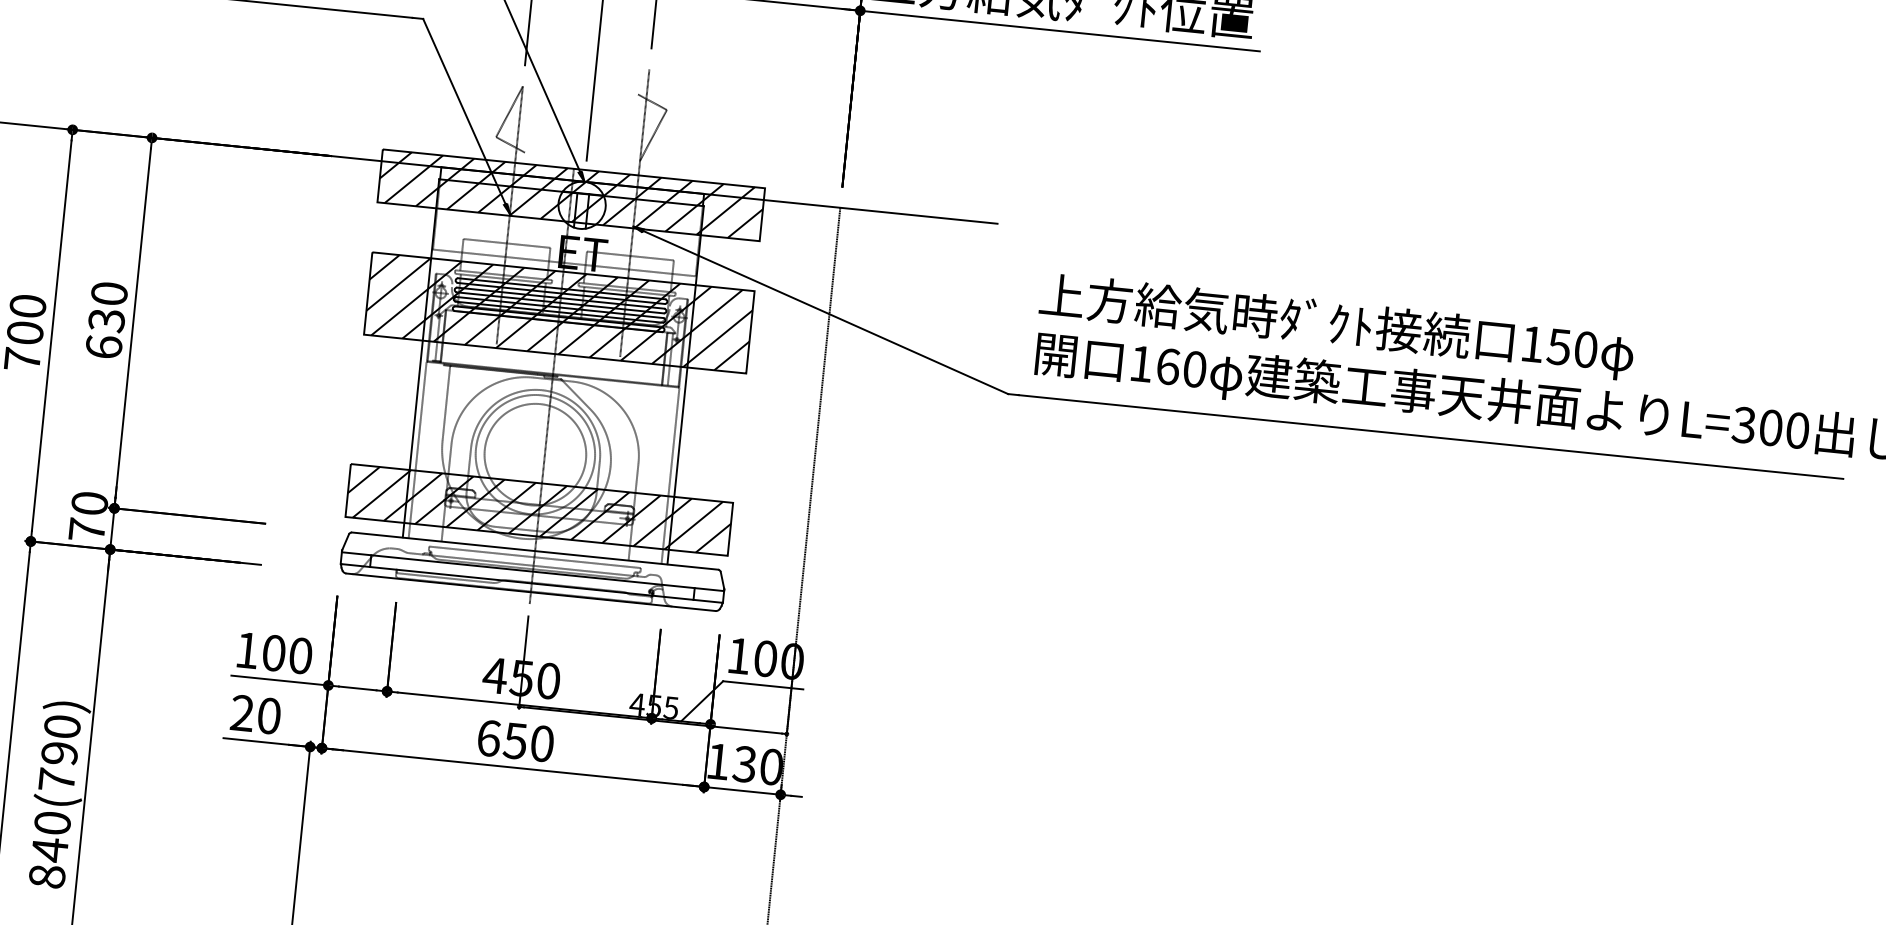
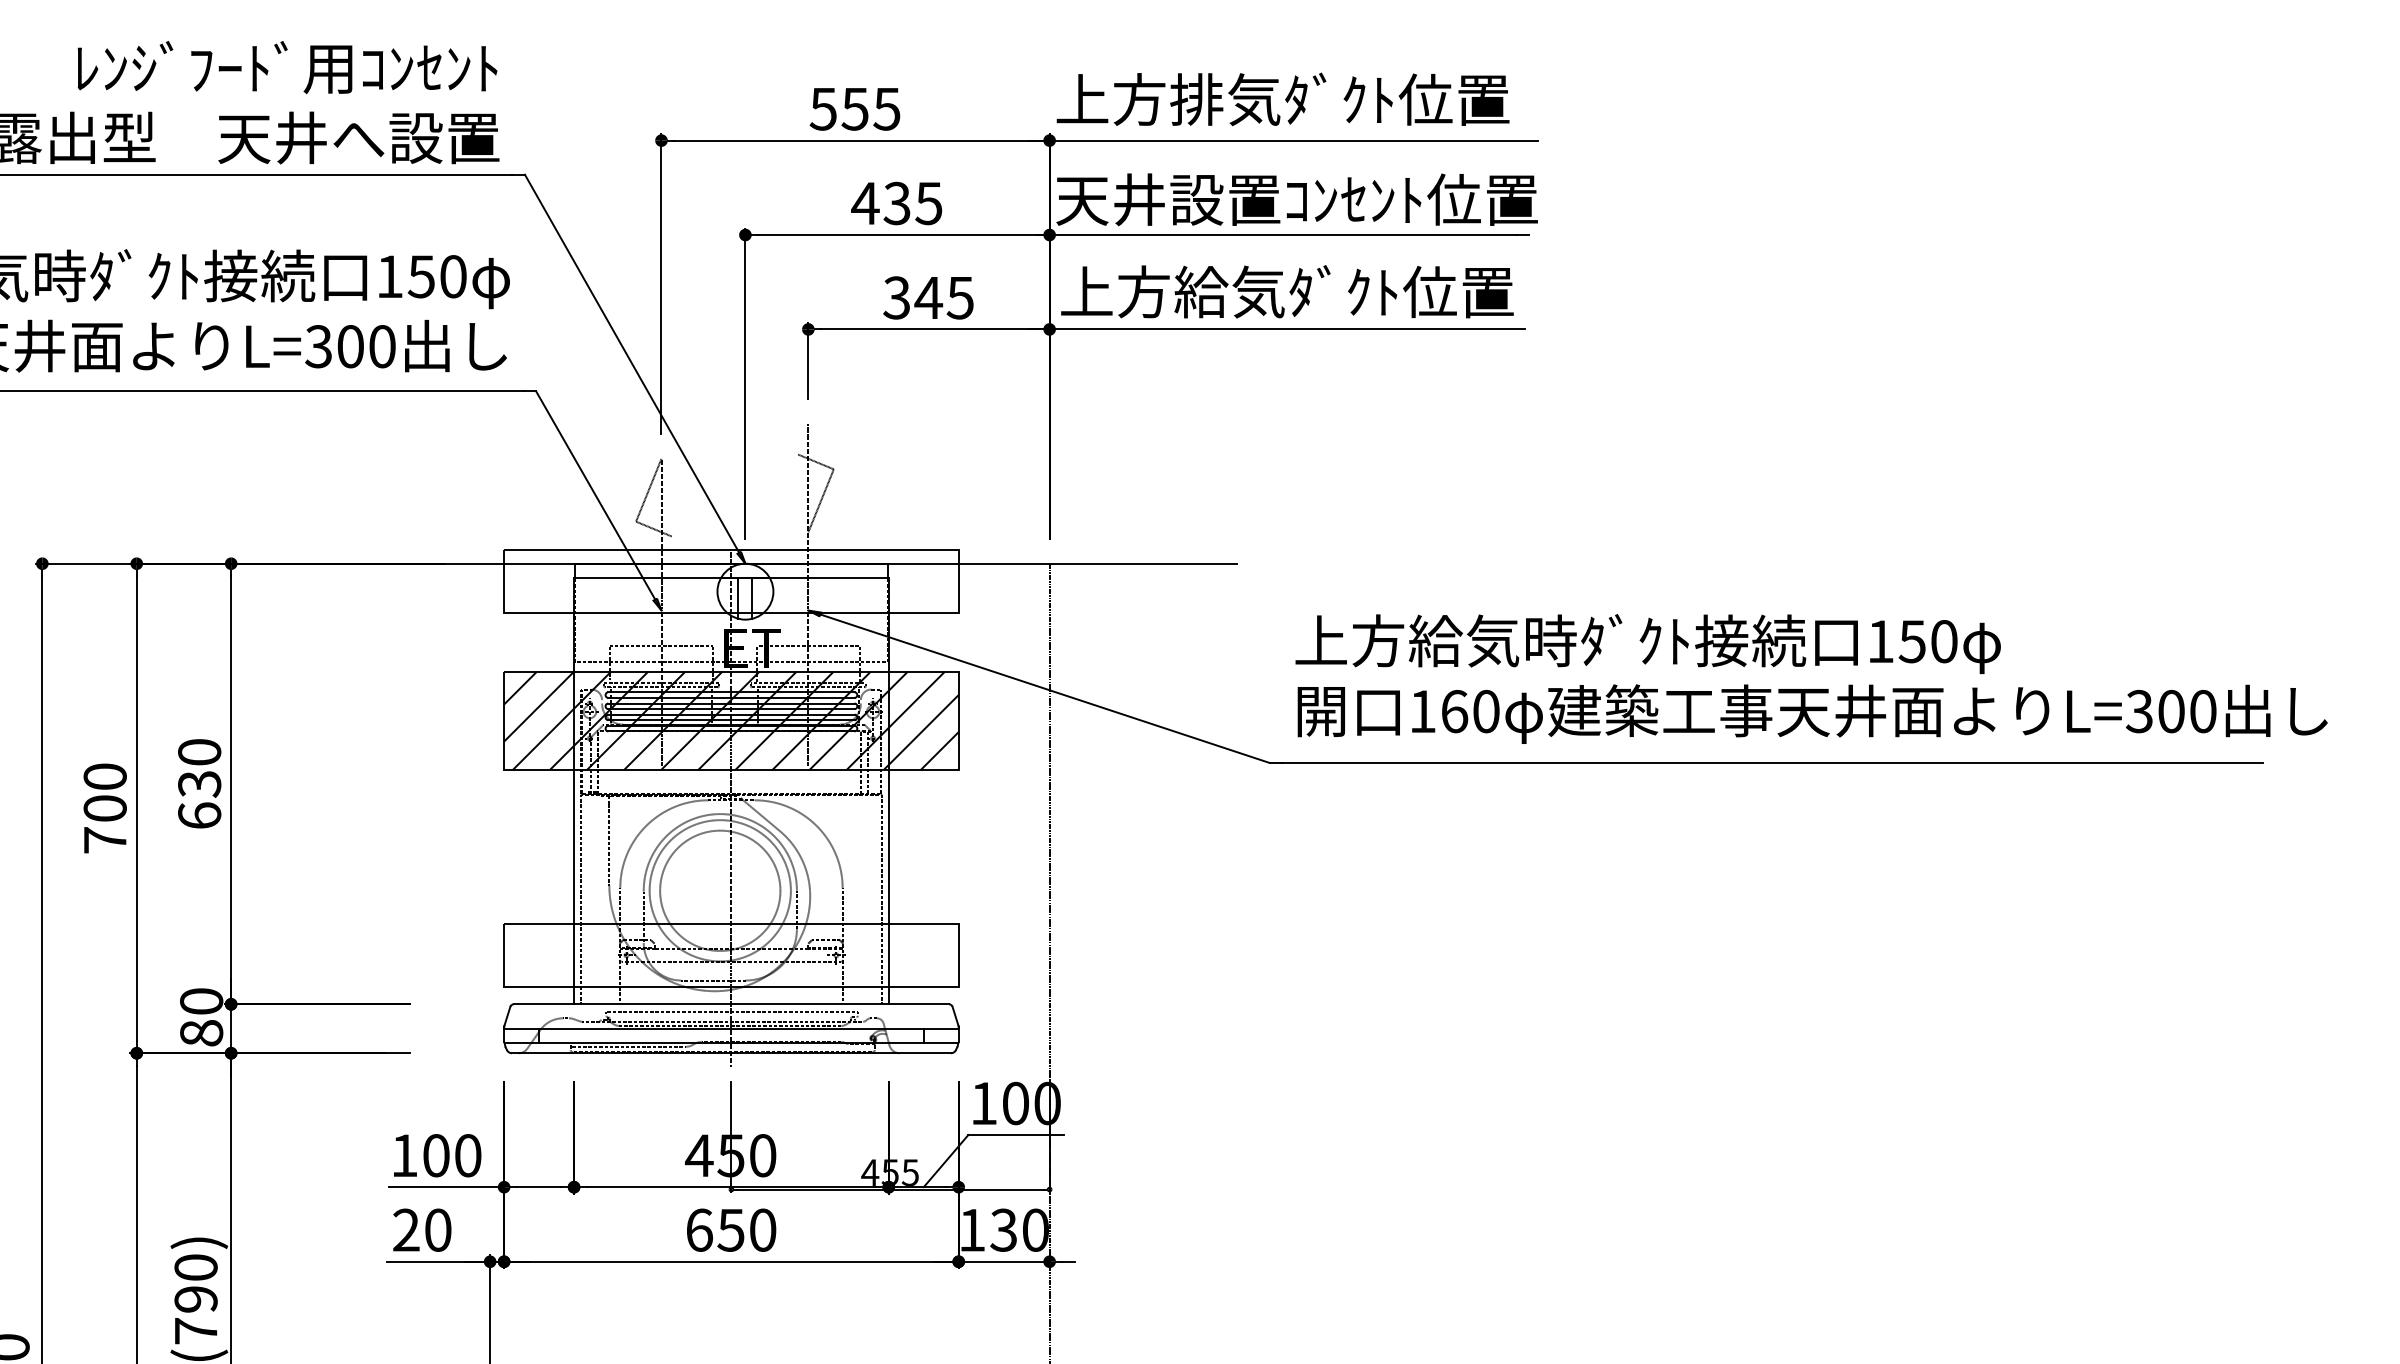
hatch: (571, 194) -> (731, 580), removed
hatch: (539, 509) -> (731, 954), removed
text: (86, 530) -> (201, 1033), 70 -> 80

